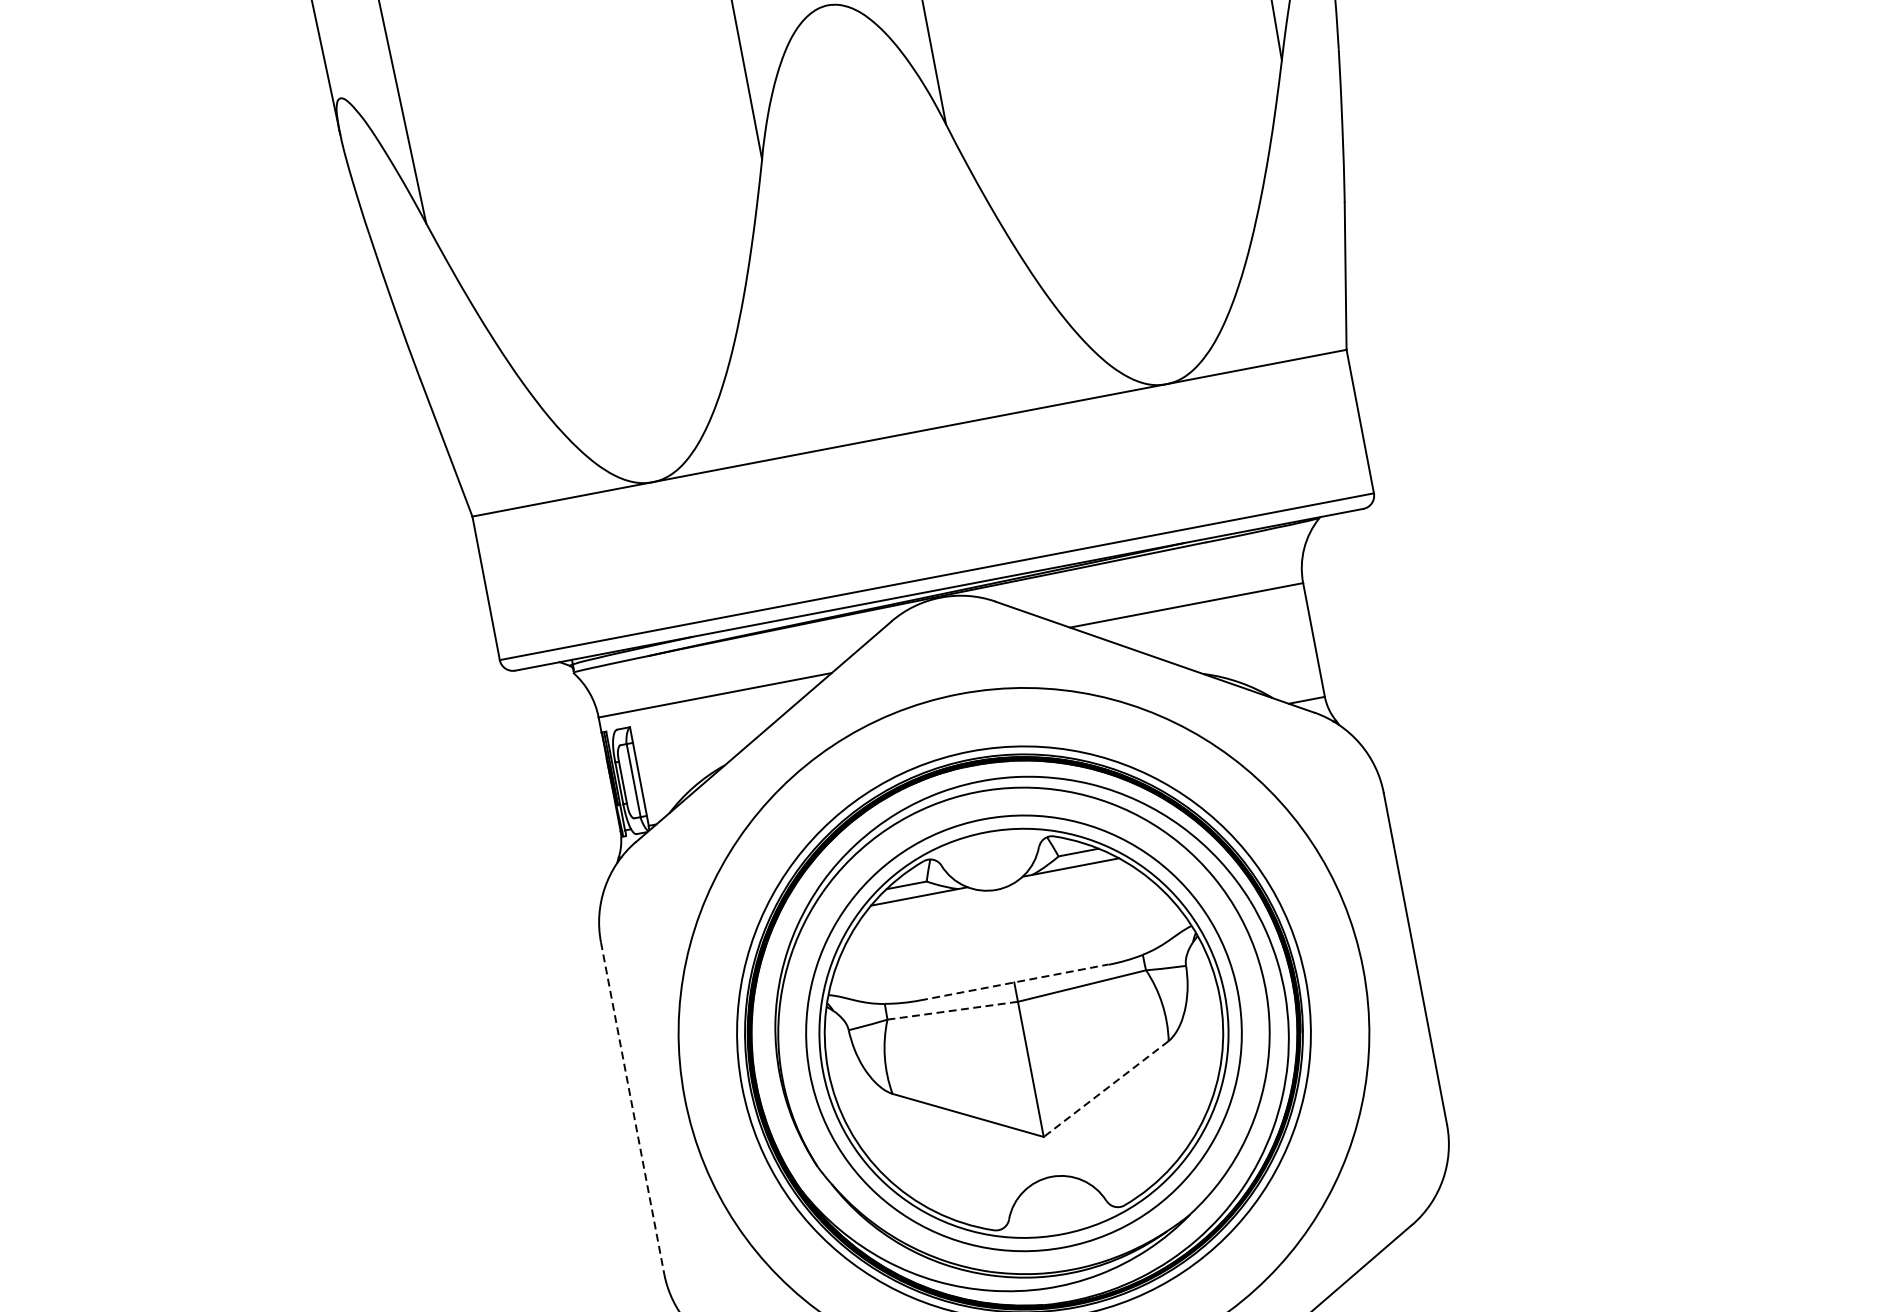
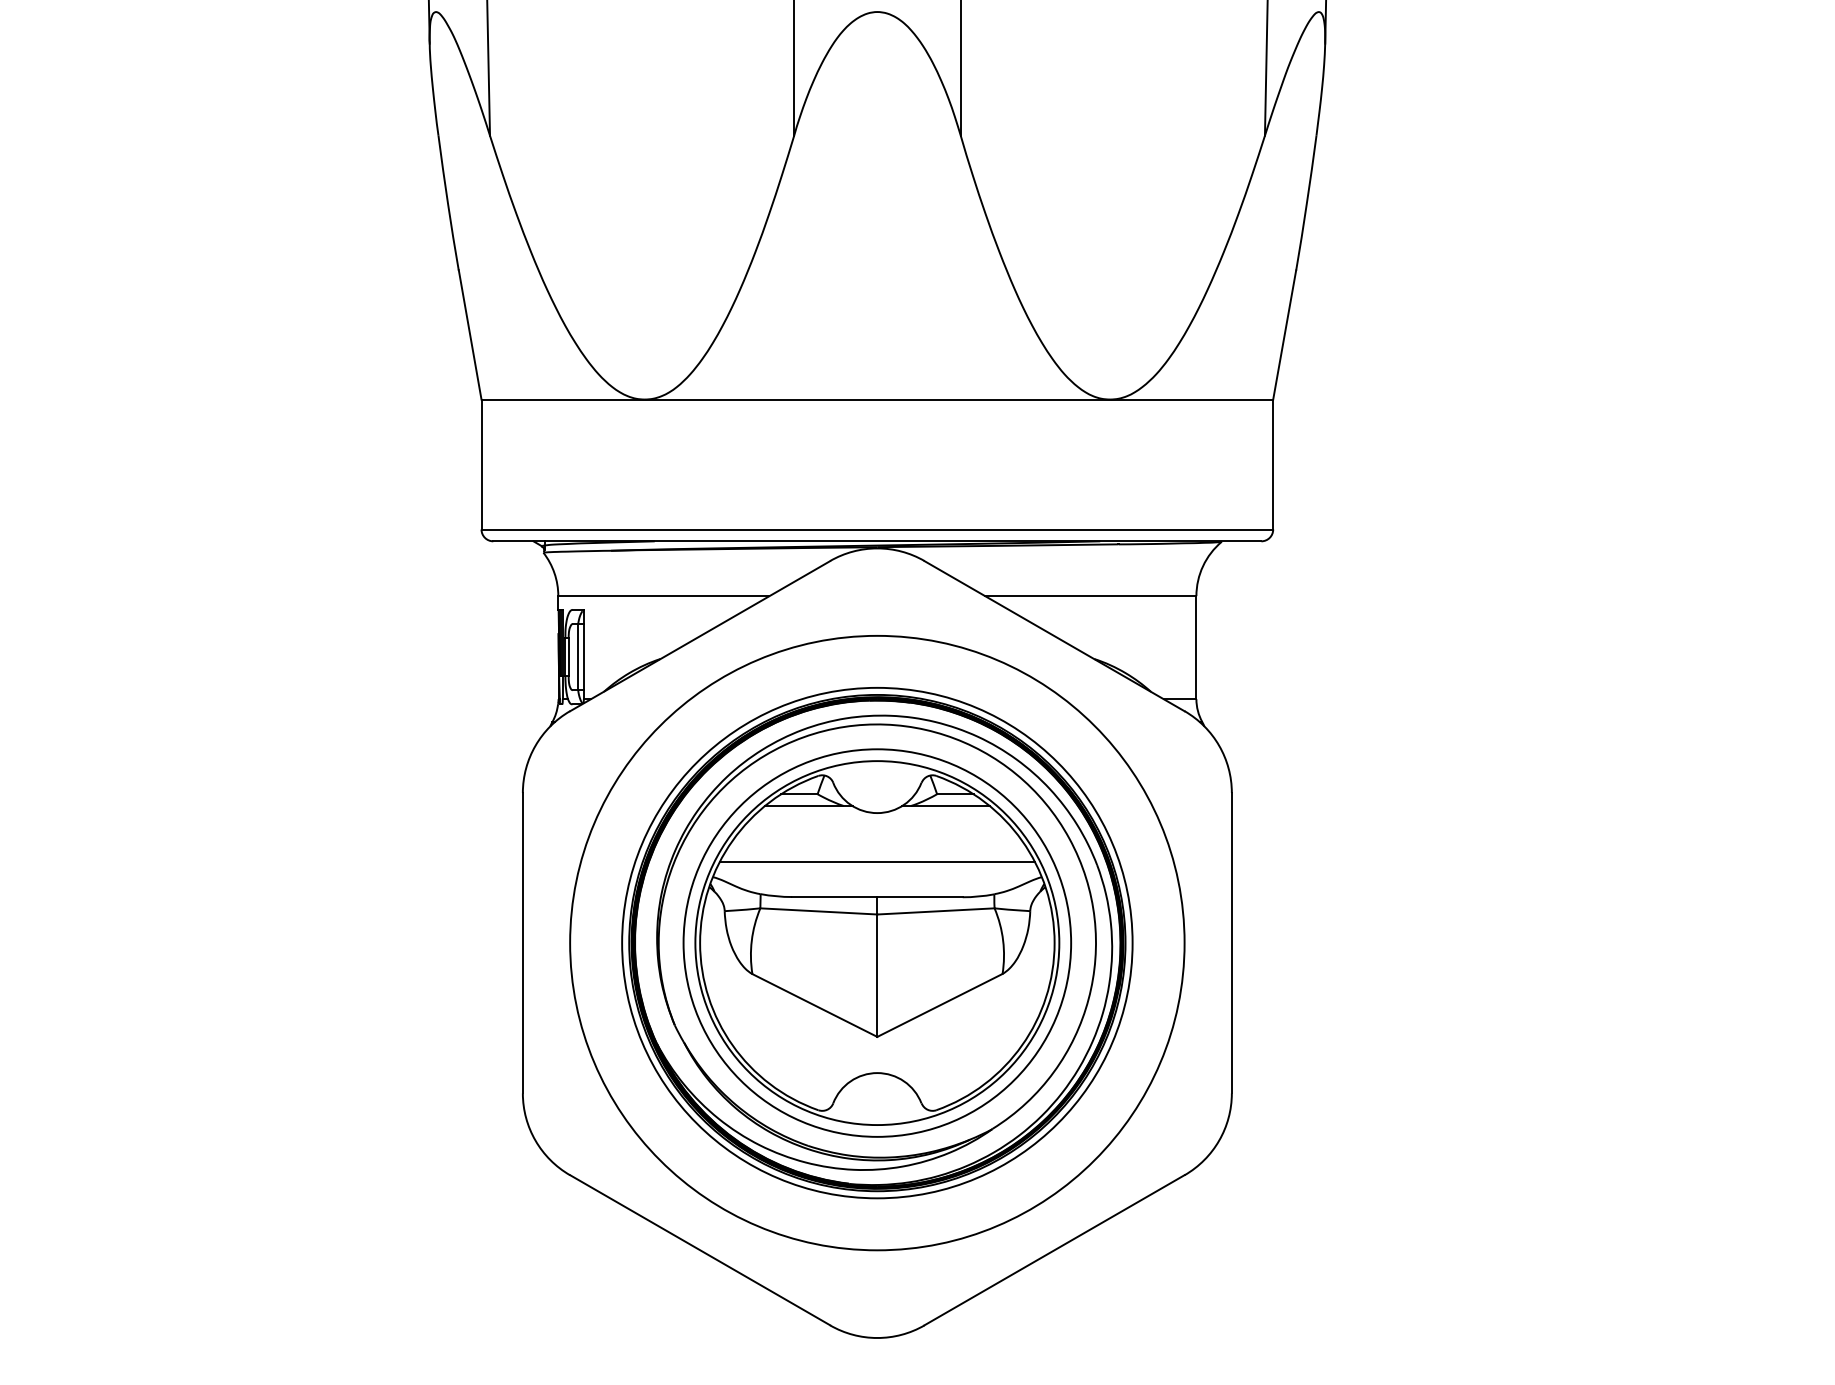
line: (1006, 943) -> (877, 861), added
line: (1014, 982) -> (877, 897), dashed -> solid
line: (952, 1010) -> (818, 911), dashed -> solid
line: (1105, 1089) -> (939, 1005), dashed -> solid
line: (632, 1108) -> (522, 943), dashed -> solid

